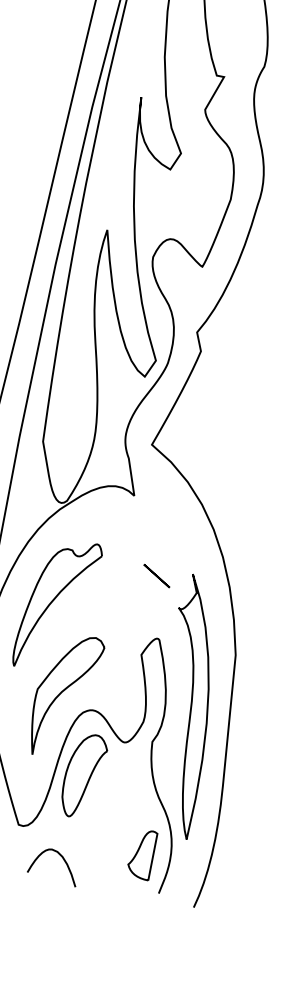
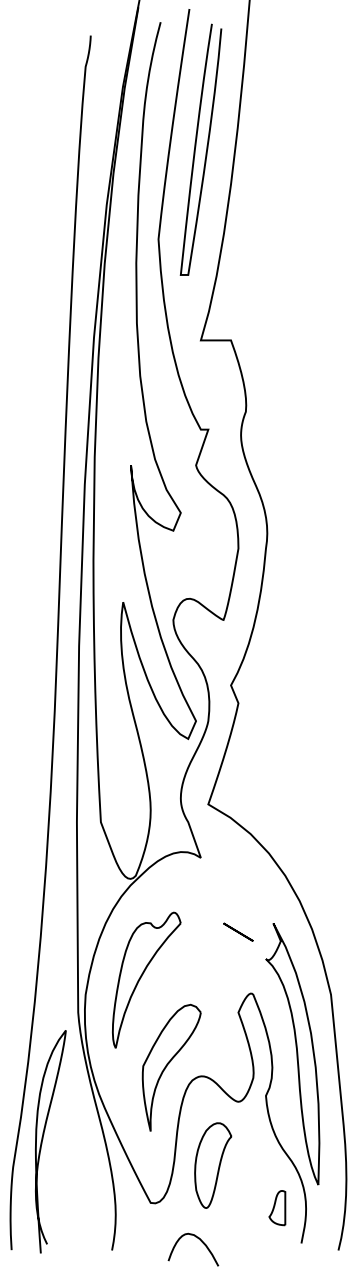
part: (84, 776) -> (213, 1165), moved
part: (142, 853) -> (277, 1207), size x0.7
curve: (62, 859) -> (200, 1241), moved

